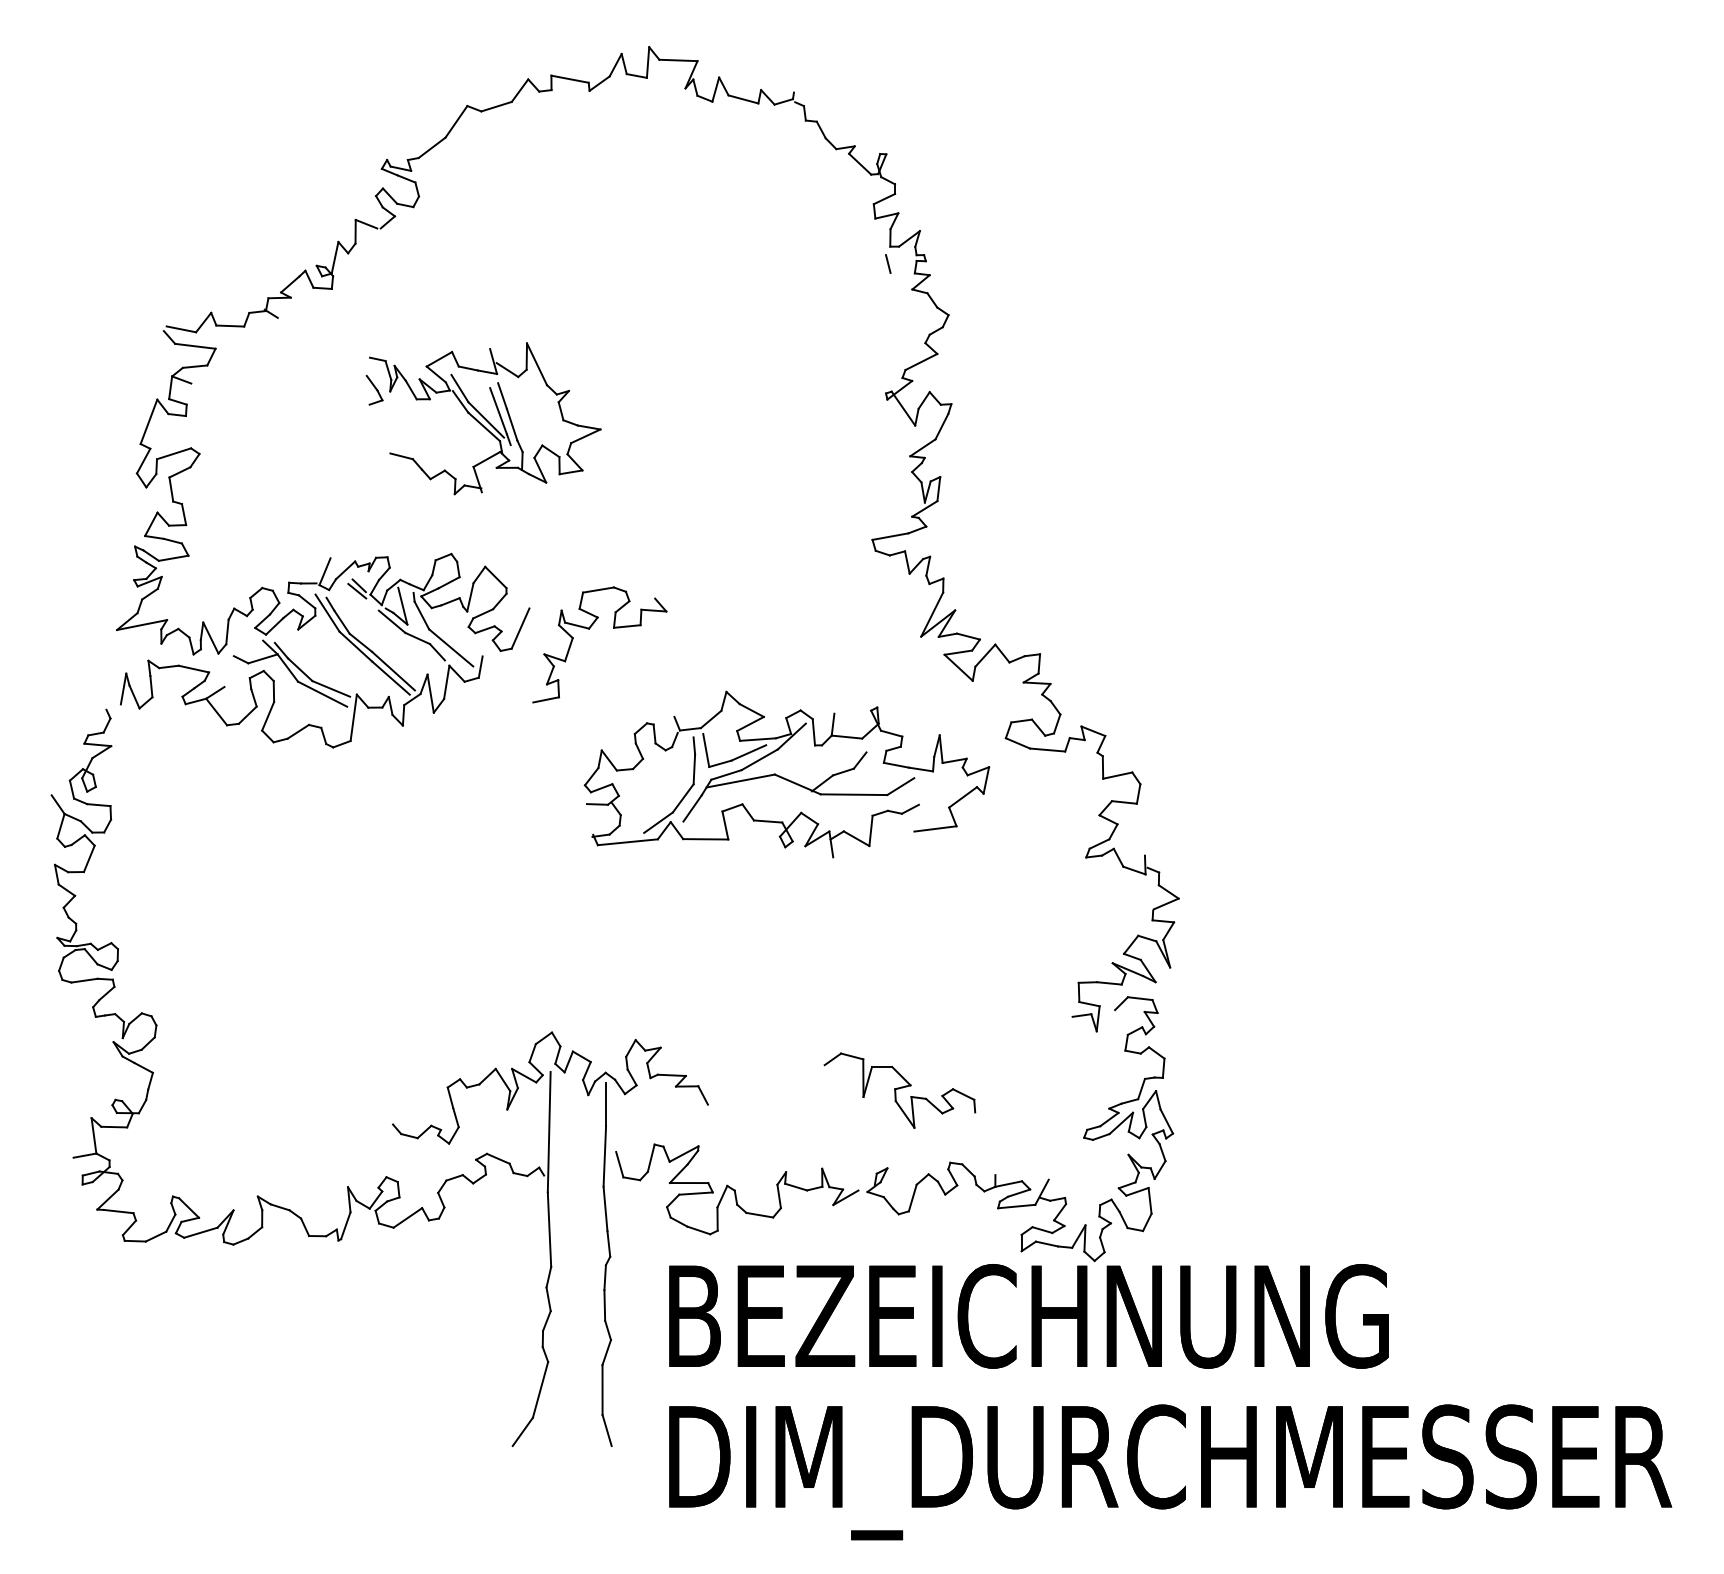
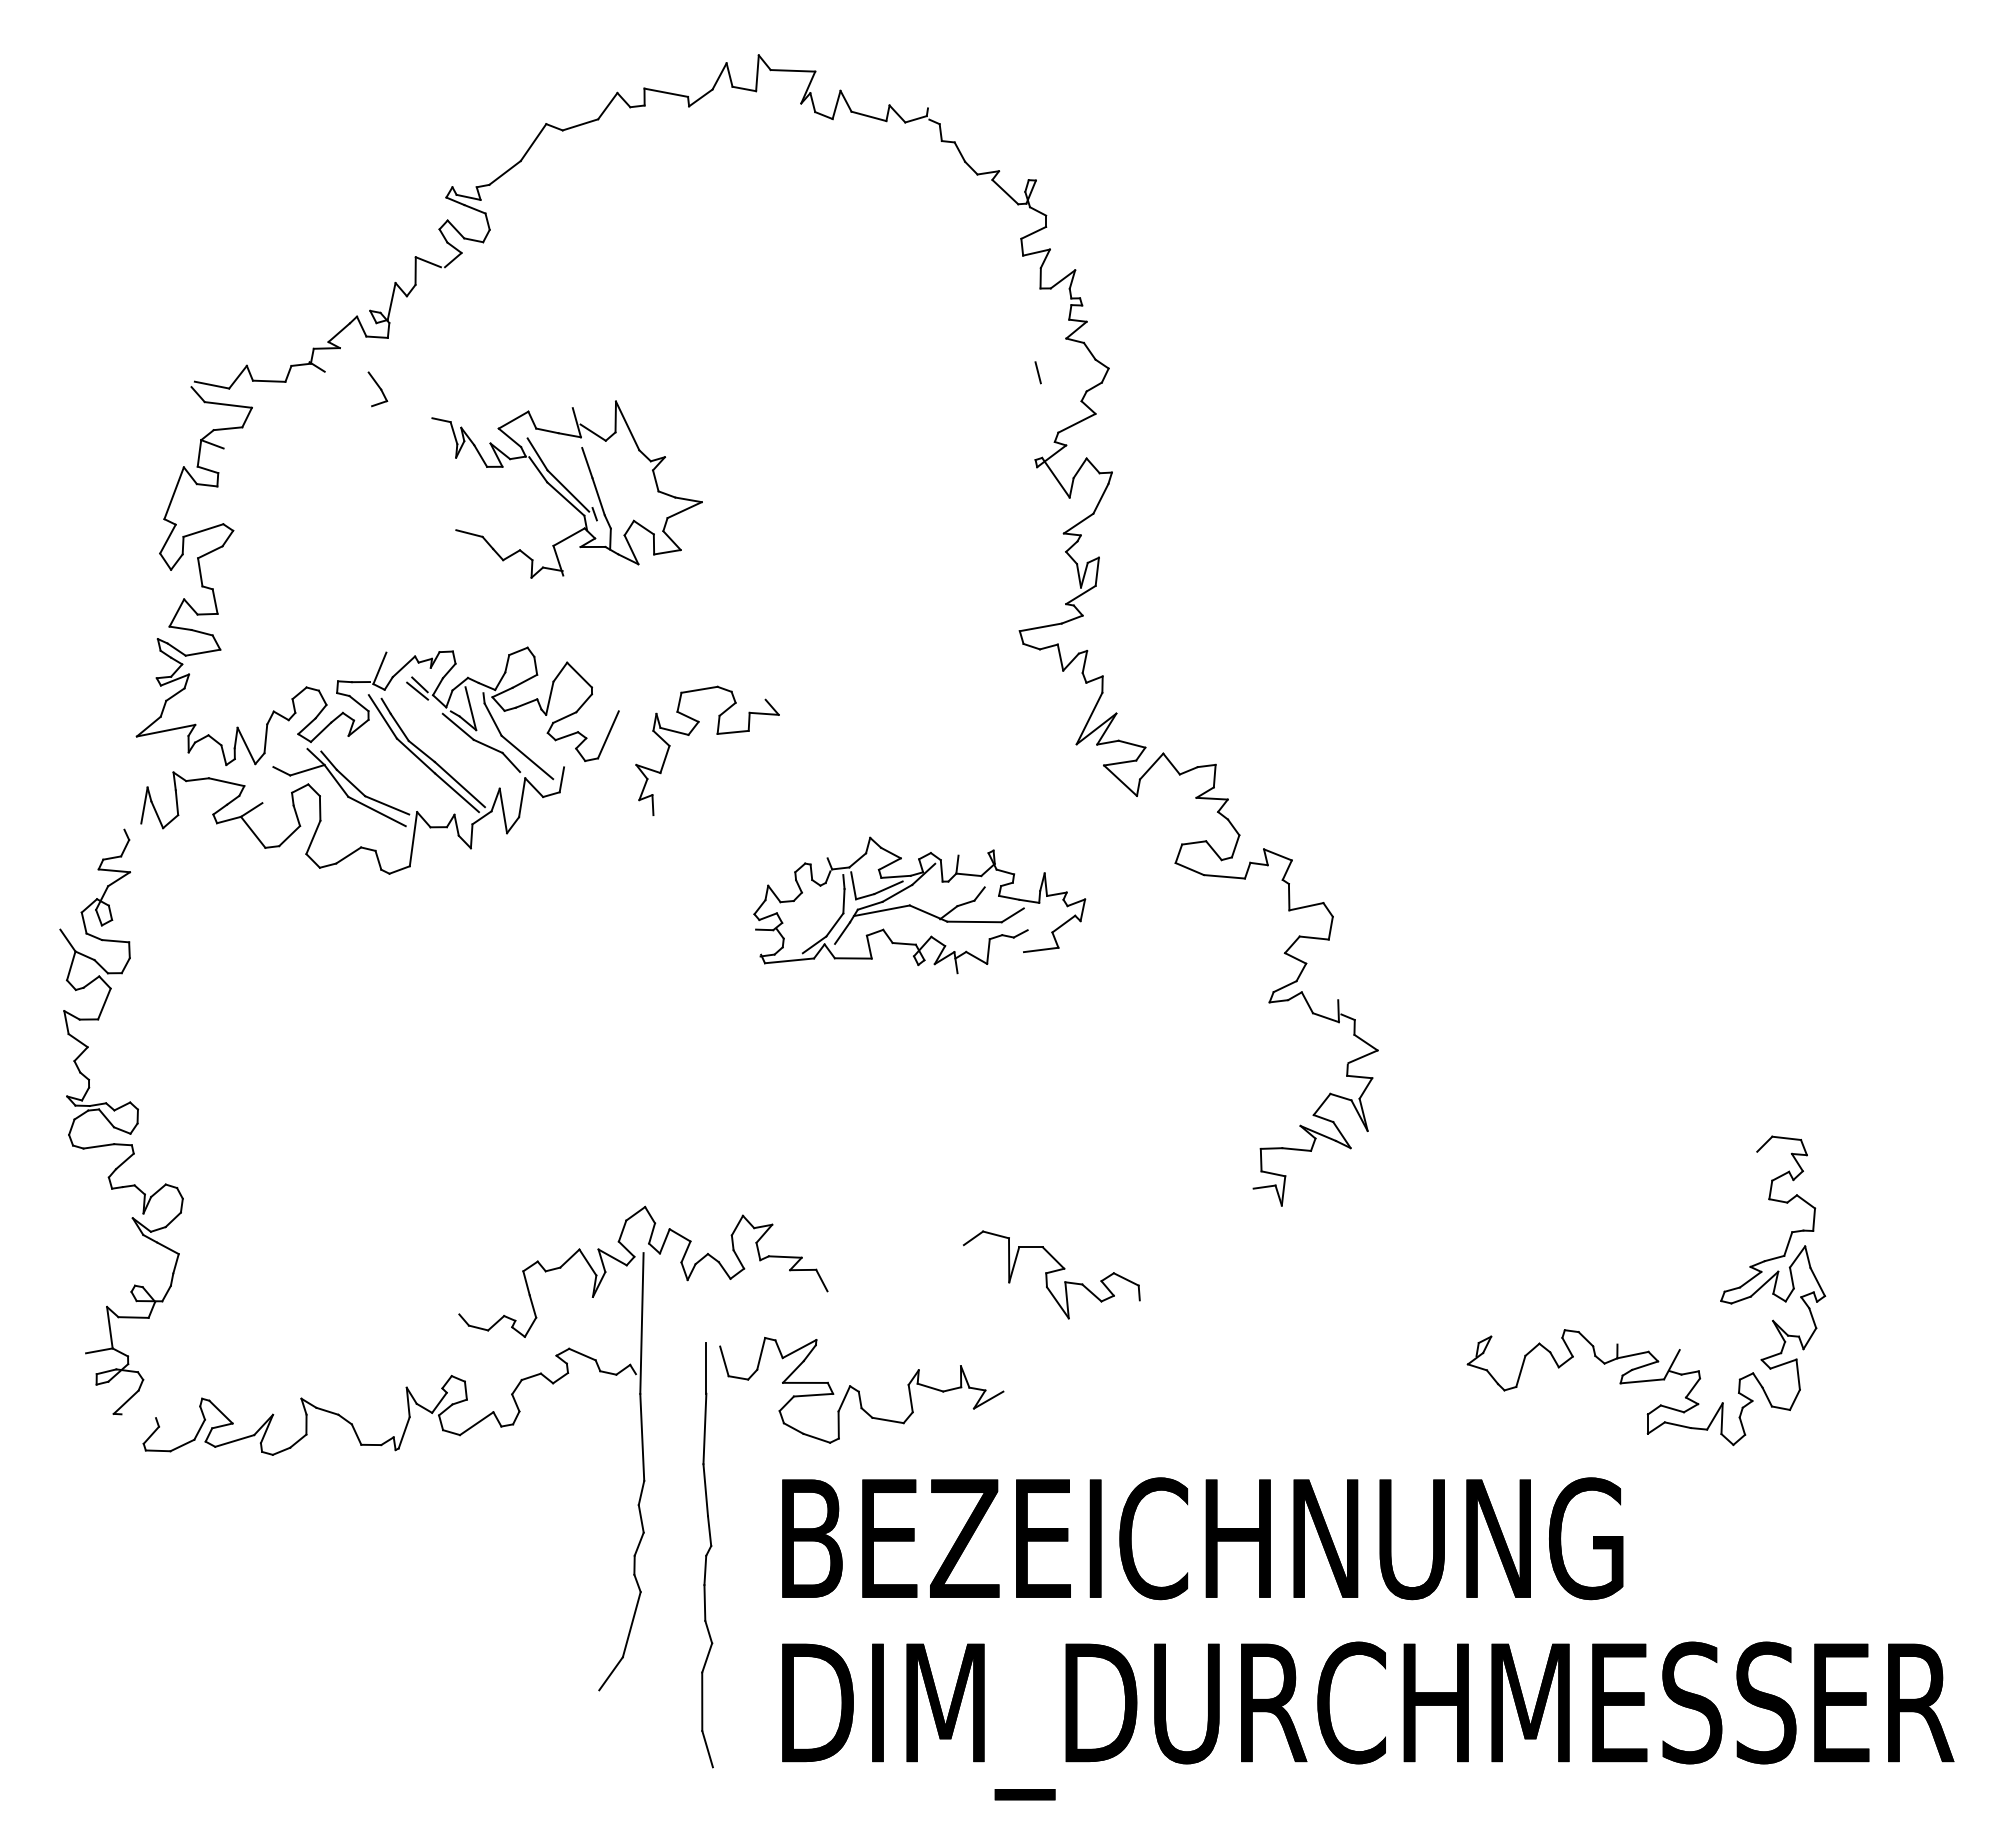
line: (887, 263) -> (1037, 372), moved
part: (374, 390) -> (377, 389), moved
line: (498, 410) -> (582, 480), removed
line: (546, 700) -> (638, 818), removed
part: (786, 774) -> (919, 905), size x0.7
part: (996, 1174) -> (1618, 1343), moved
line: (118, 1211) -> (138, 1416), removed
part: (607, 1264) -> (707, 1555), moved

